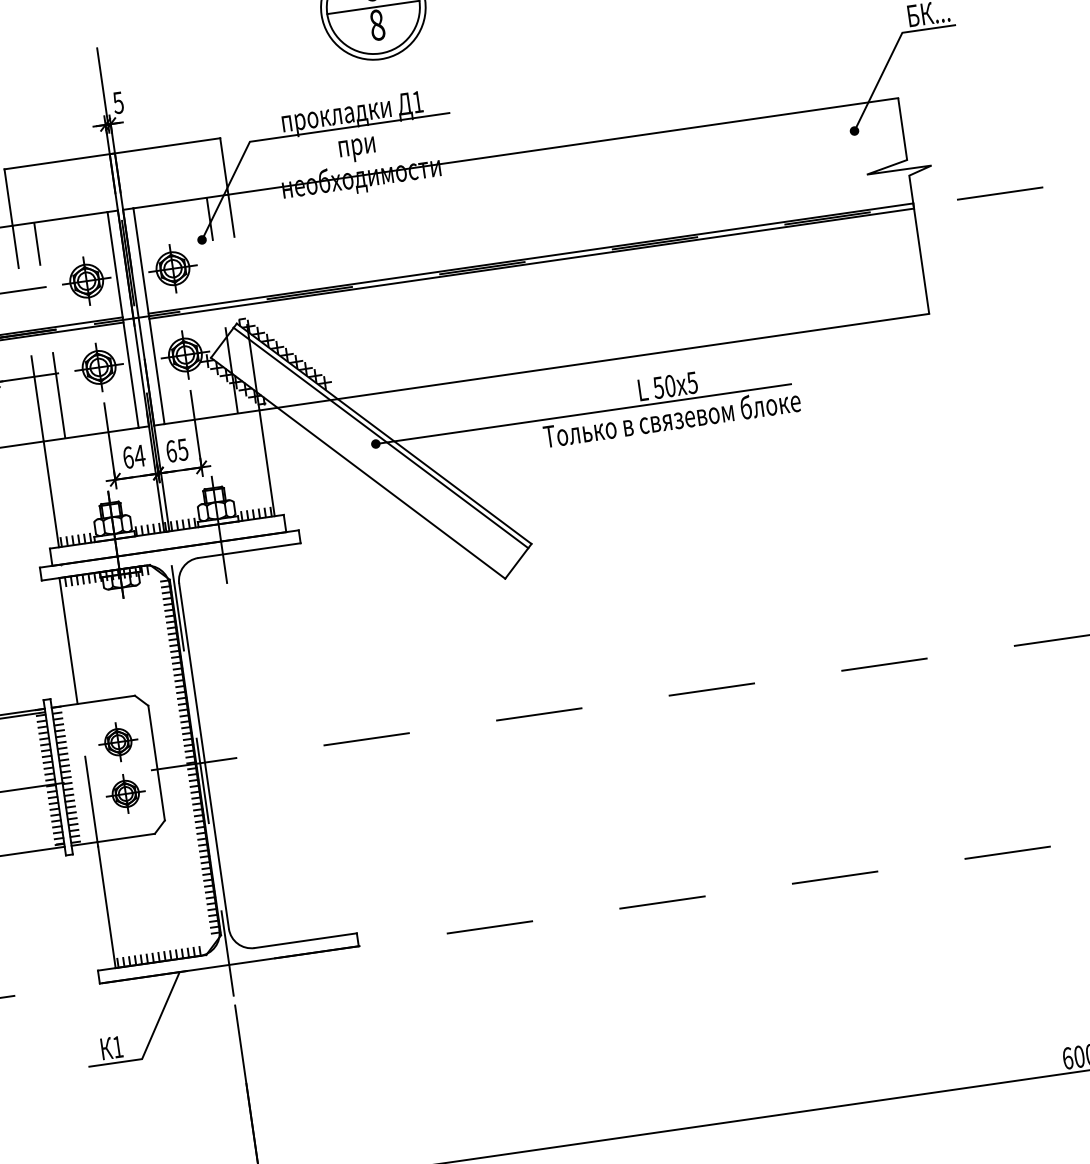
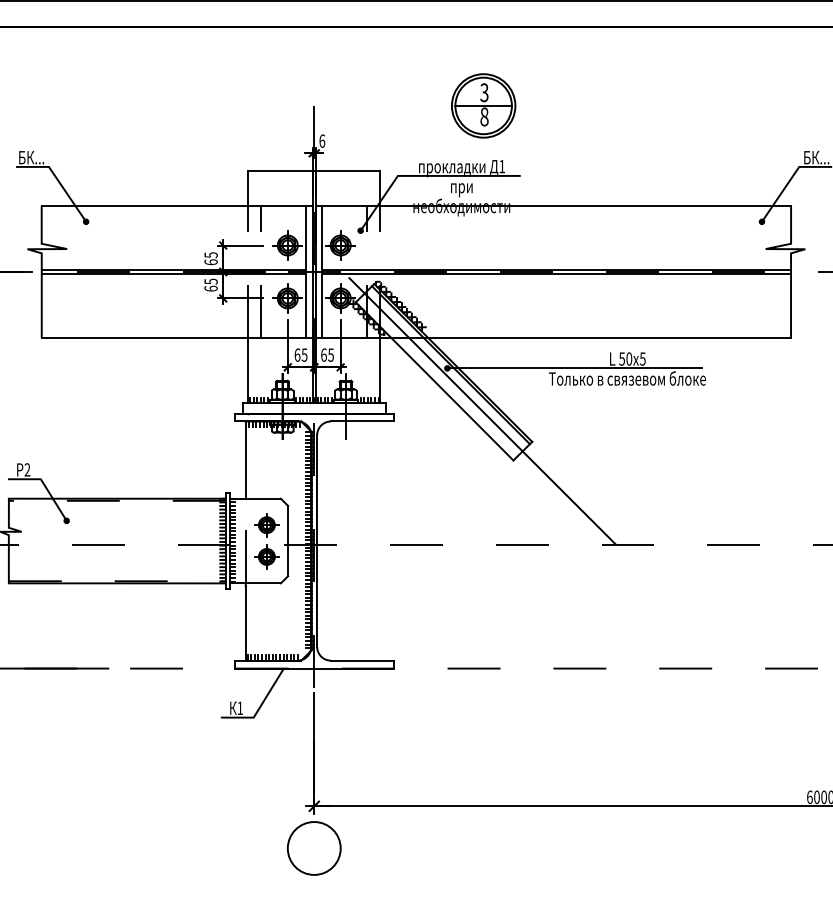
text: (118, 101) -> (322, 140), 5 -> 6
text: (139, 454) -> (304, 354), 64 -> 65
line: (443, 504) -> (482, 410), added

